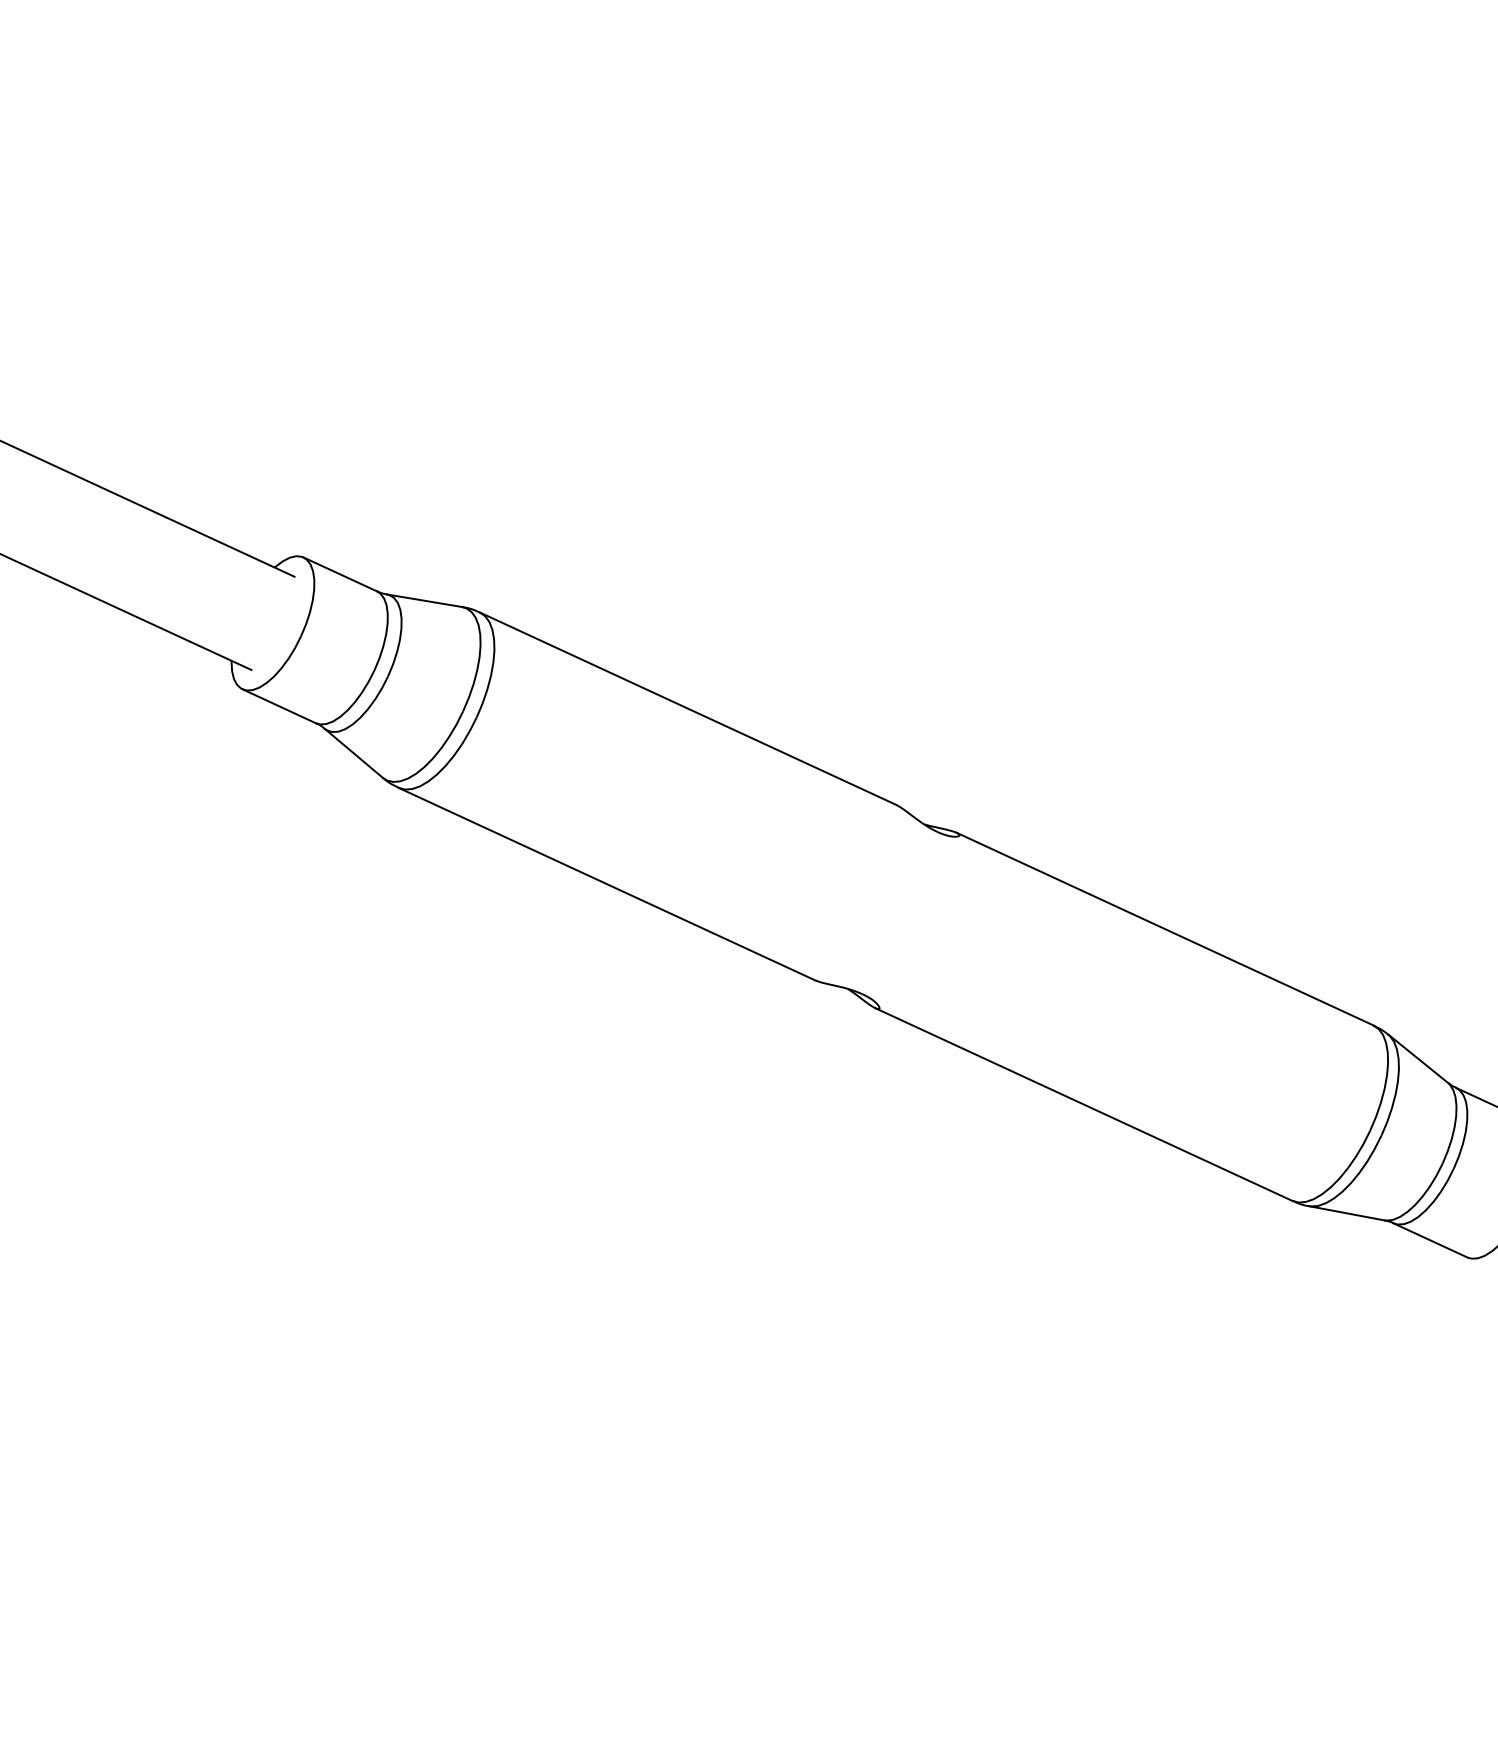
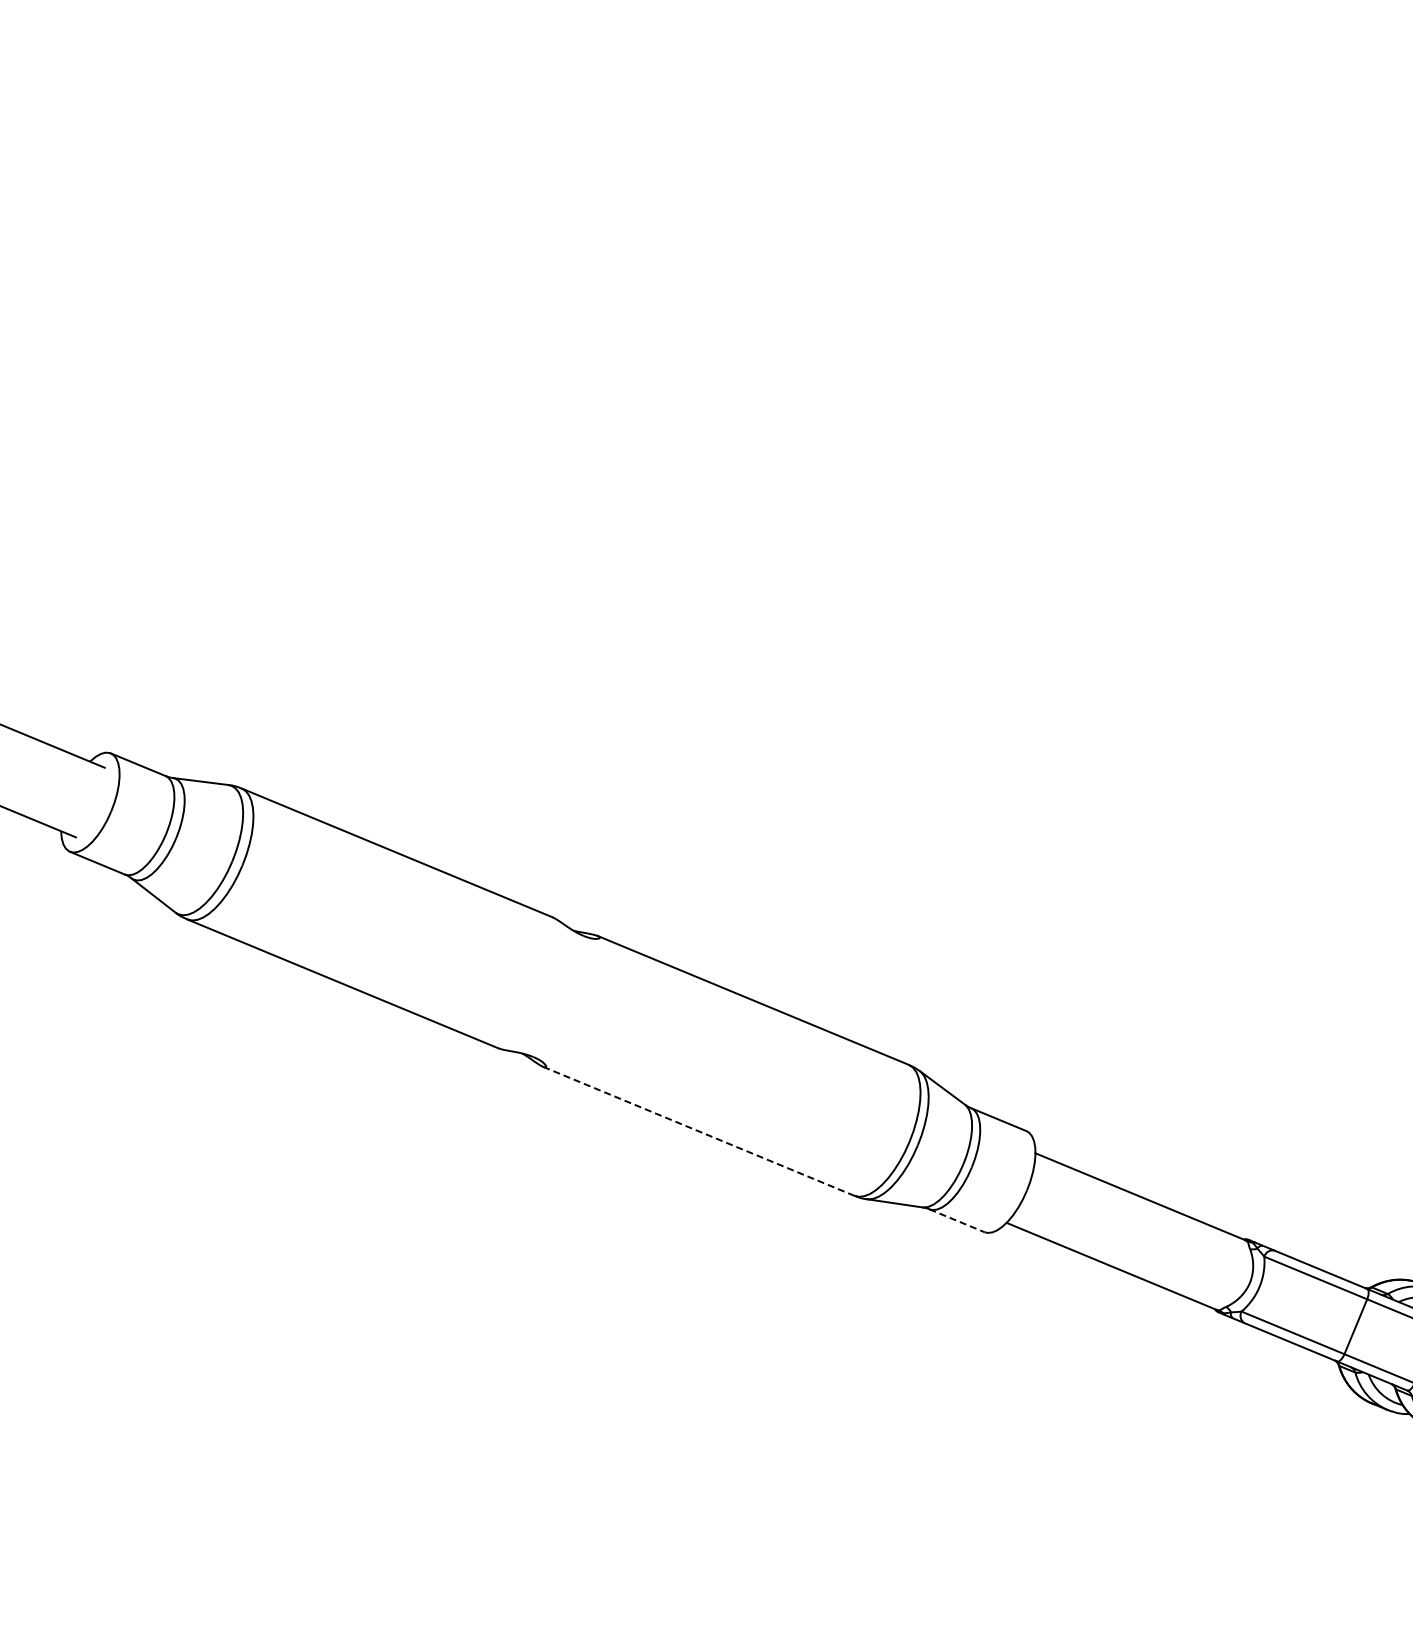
line: (1084, 1104) -> (699, 1131), solid -> dashed
line: (1430, 1240) -> (956, 1220), solid -> dashed

